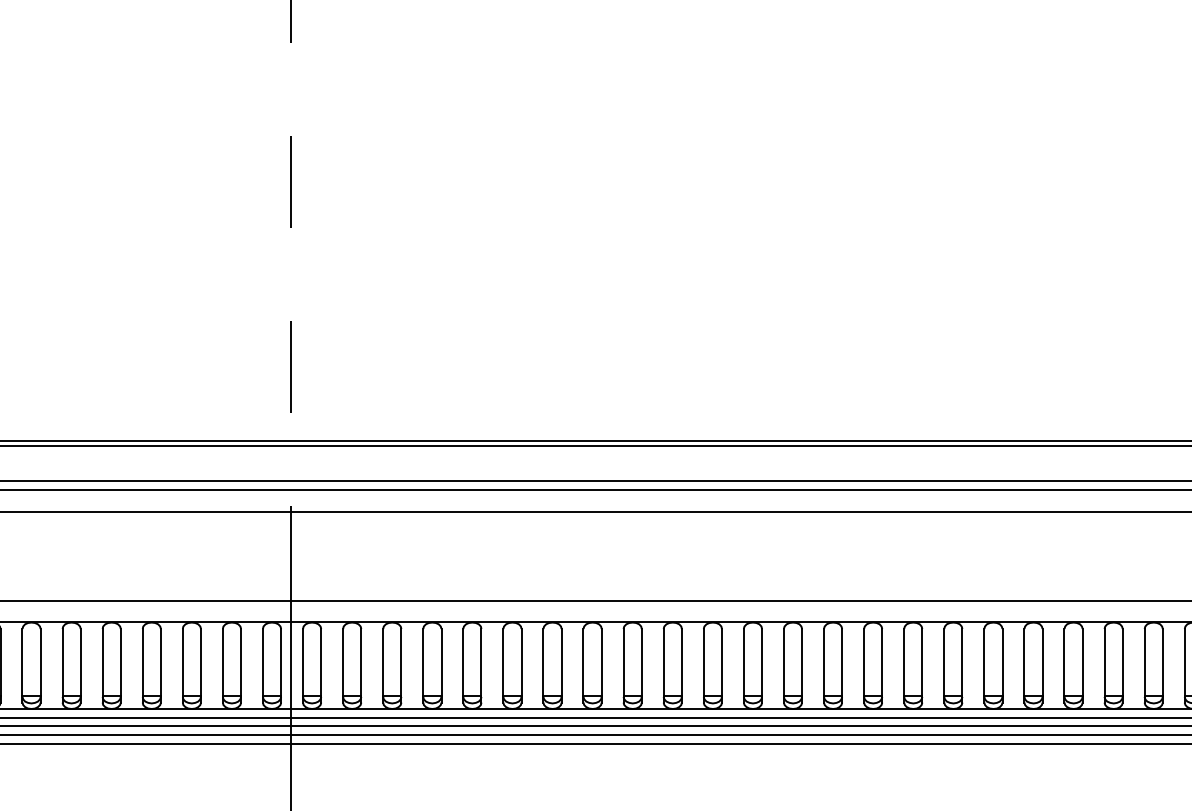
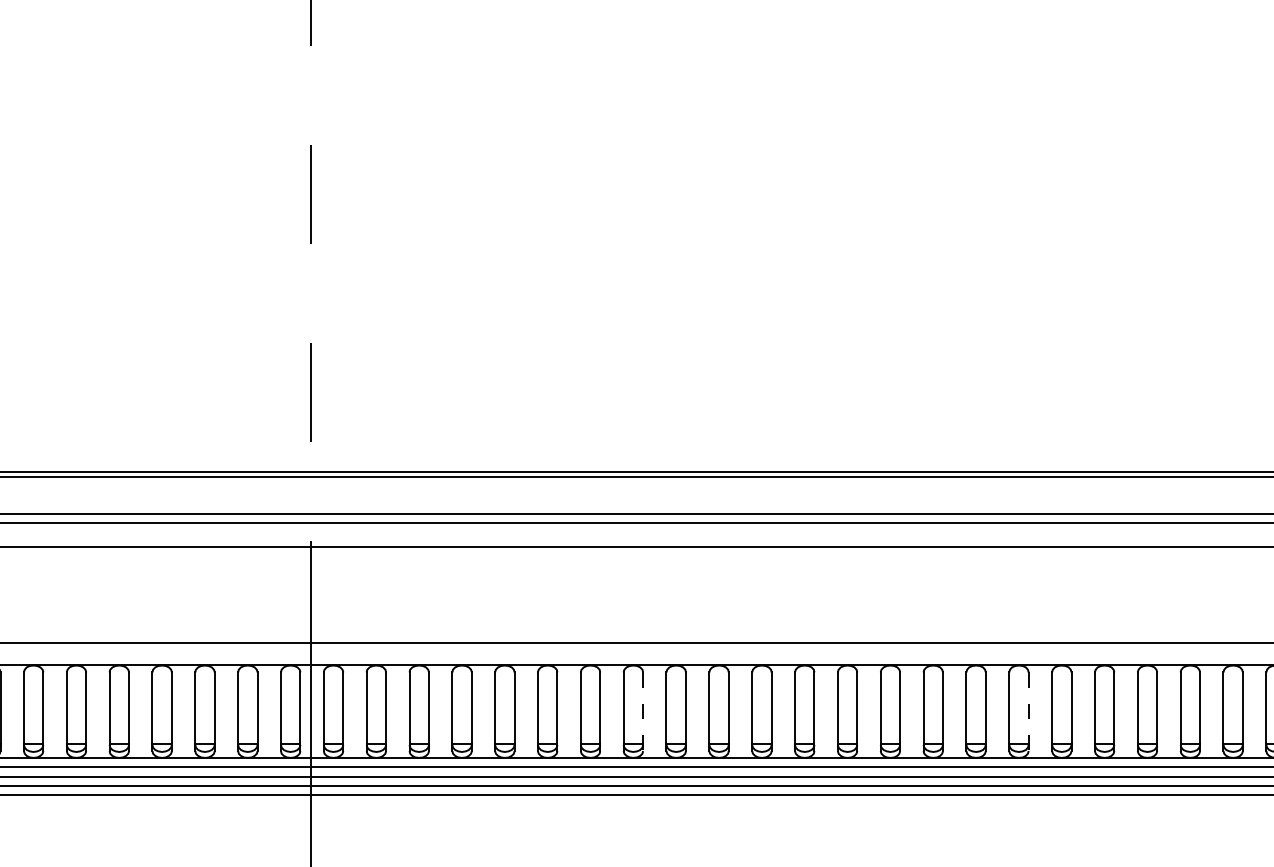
line: (602, 666) -> (643, 712), solid -> dashed
line: (962, 666) -> (1028, 712), solid -> dashed

